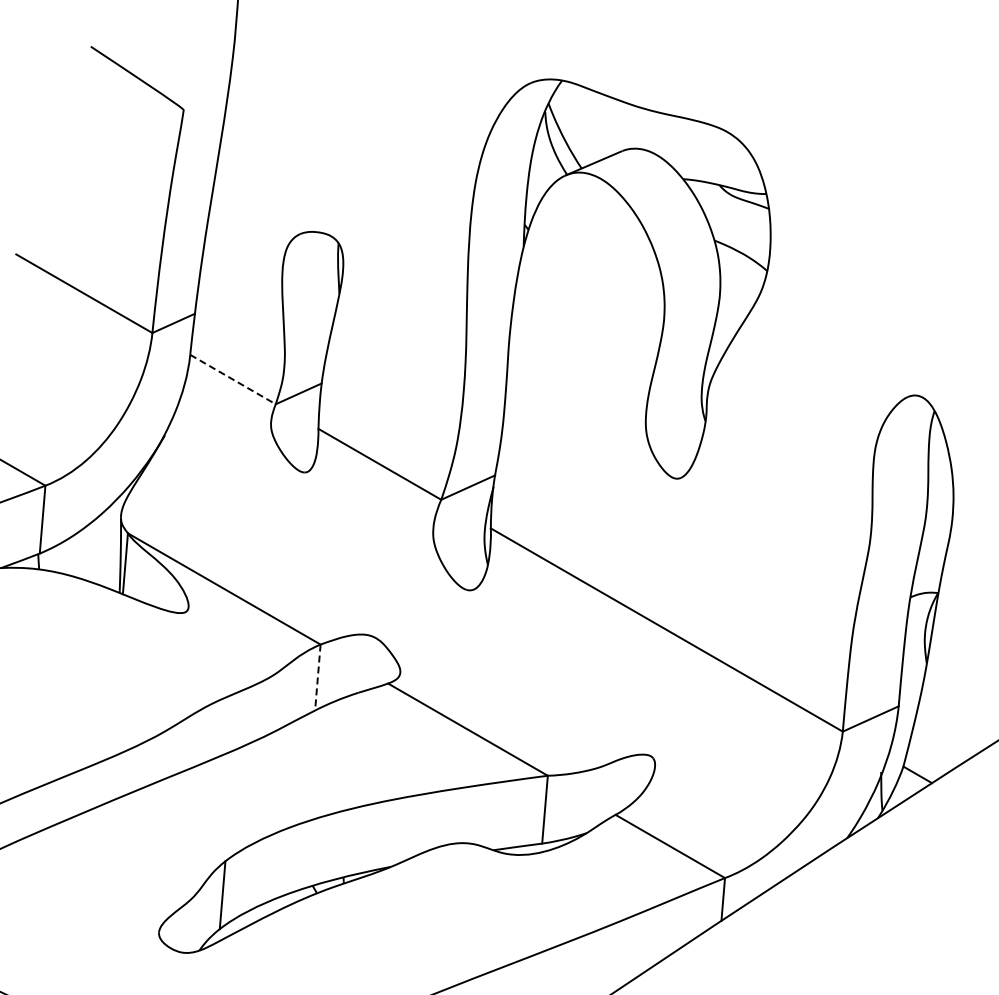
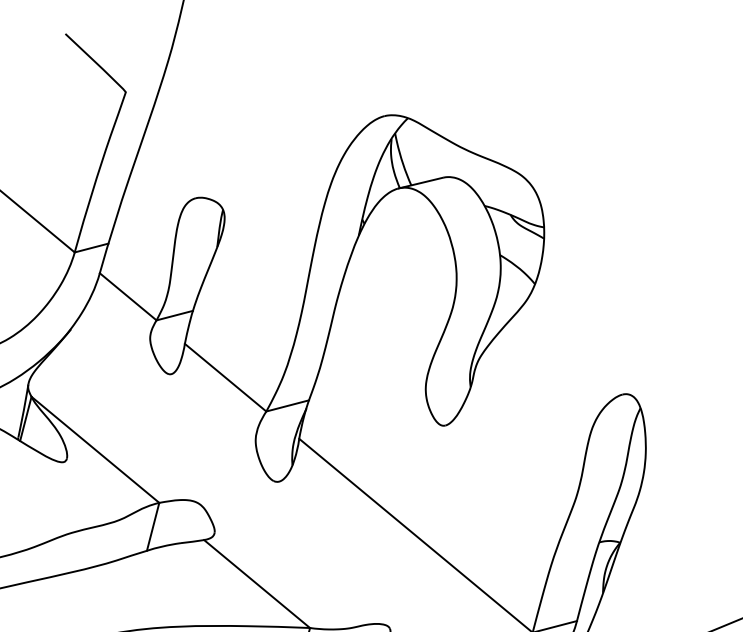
line: (233, 379) -> (128, 296), dashed -> solid
line: (317, 678) -> (152, 527), dashed -> solid

